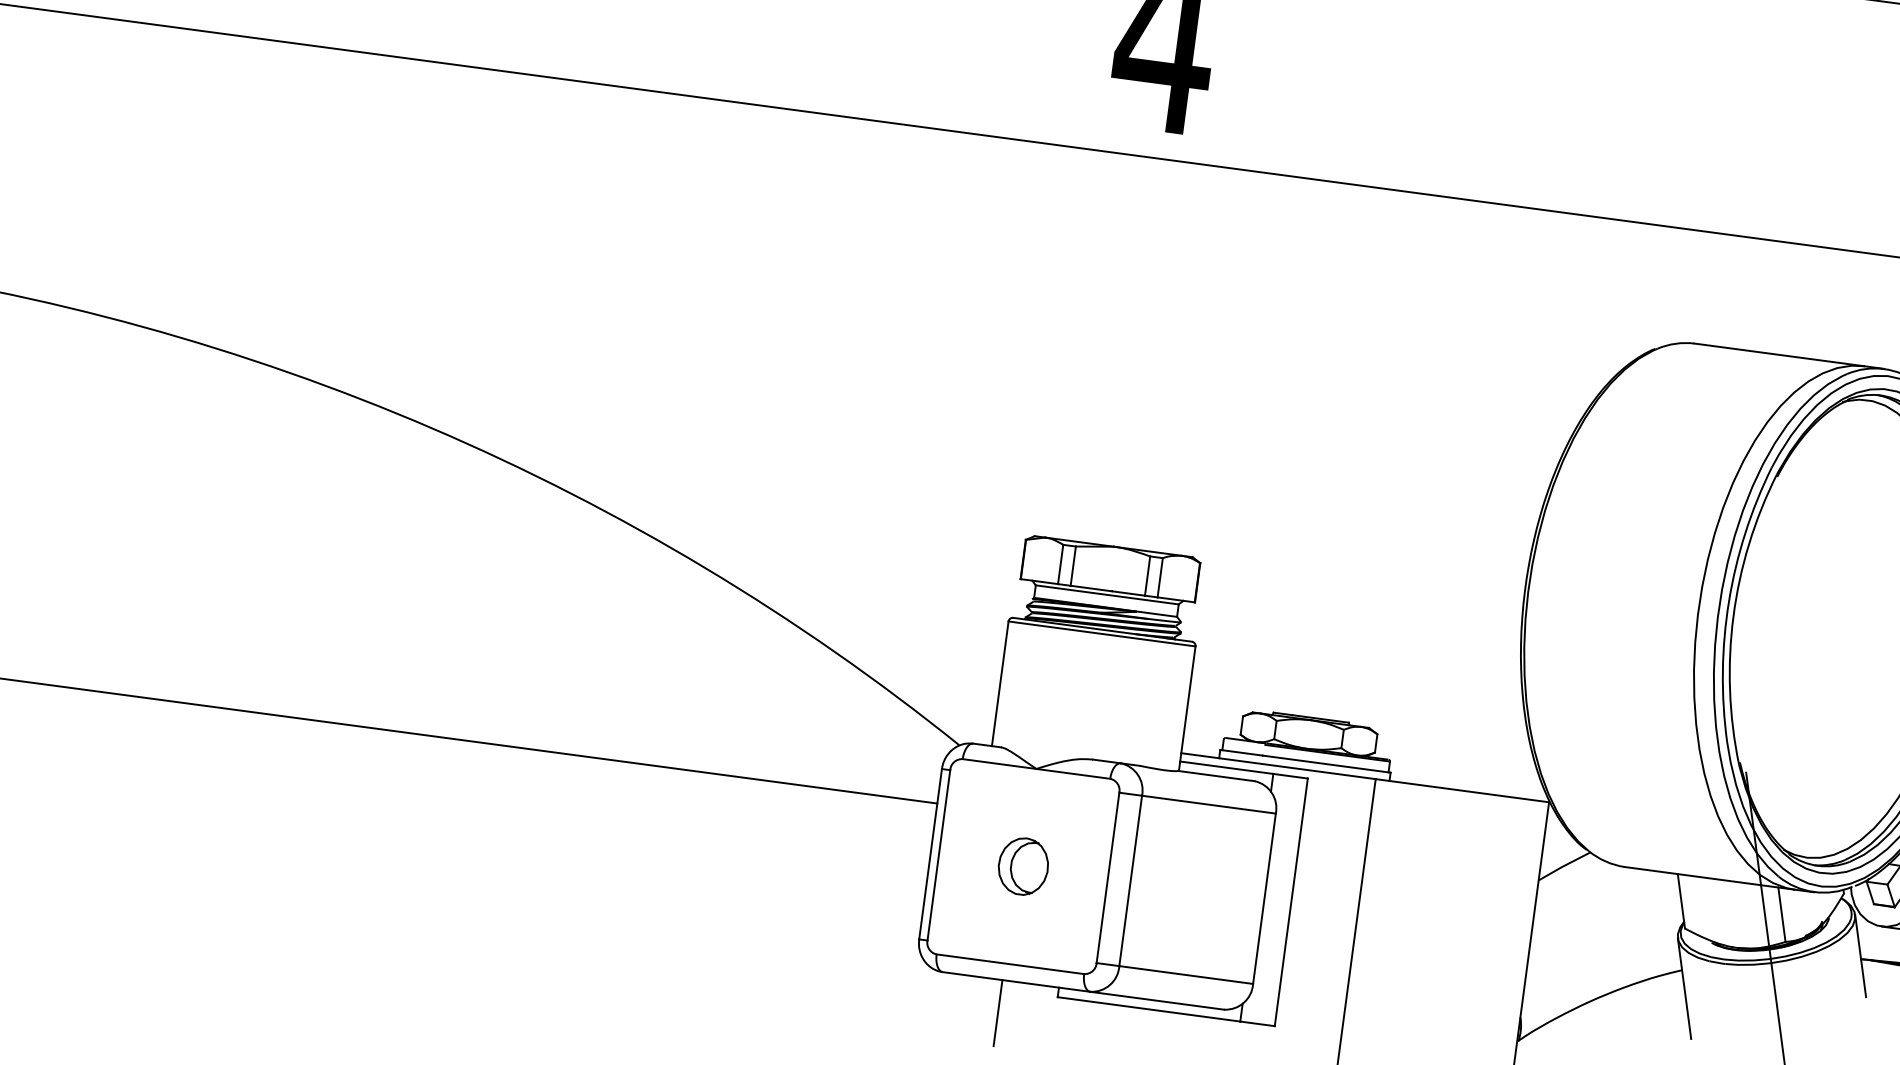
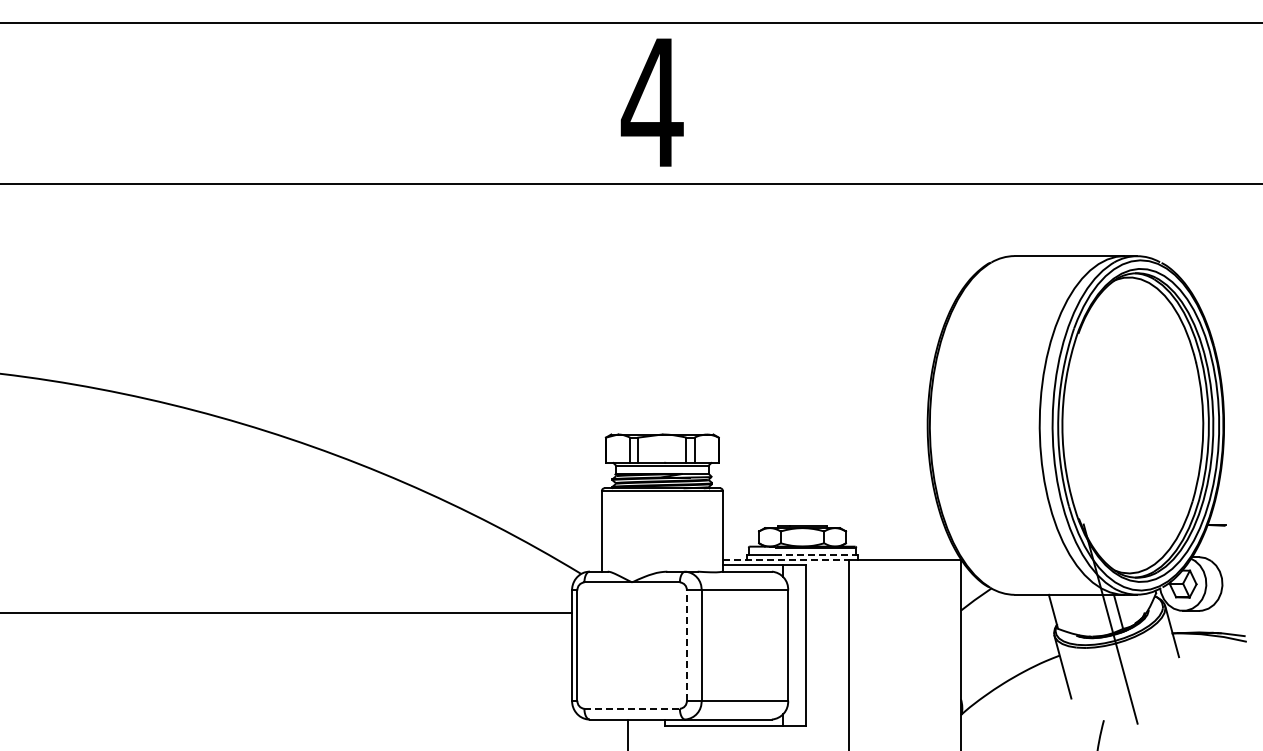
line: (1327, 763) -> (816, 554), solid -> dashed
line: (1277, 766) -> (785, 560), solid -> dashed
part: (1022, 866) -> (631, 645), removed
line: (1107, 877) -> (686, 645), solid -> dashed
line: (1011, 963) -> (632, 708), solid -> dashed

